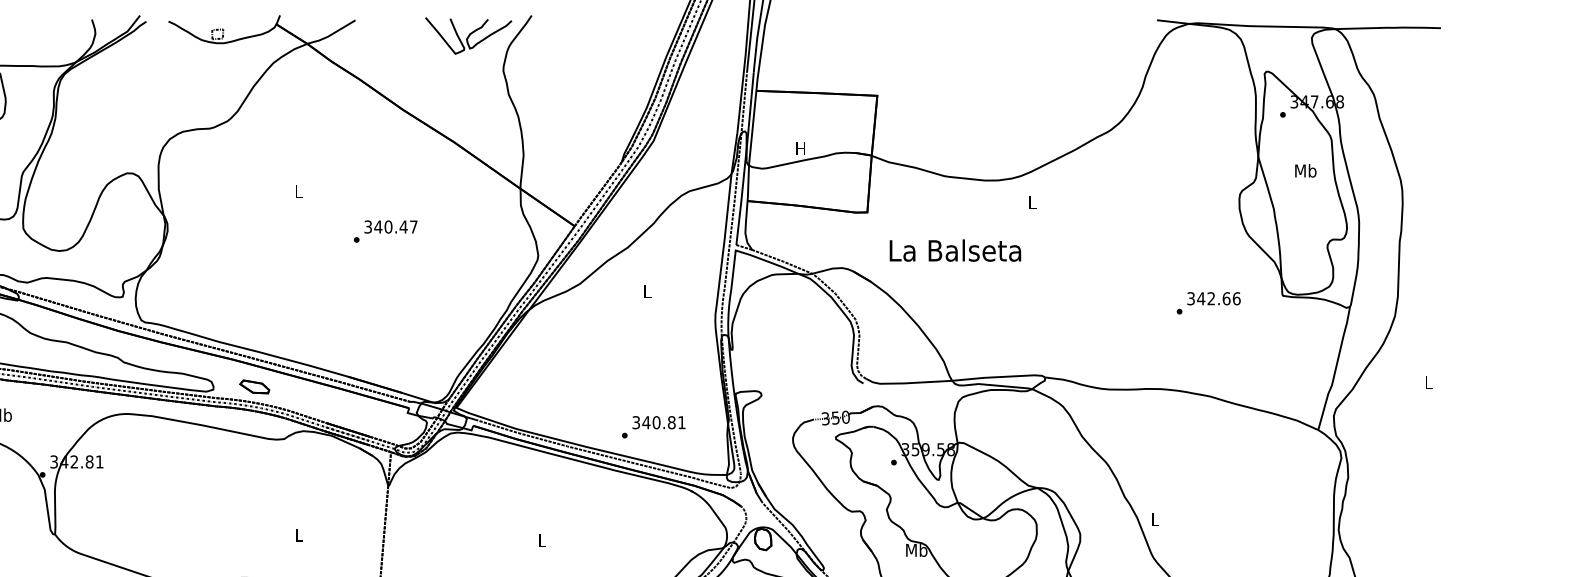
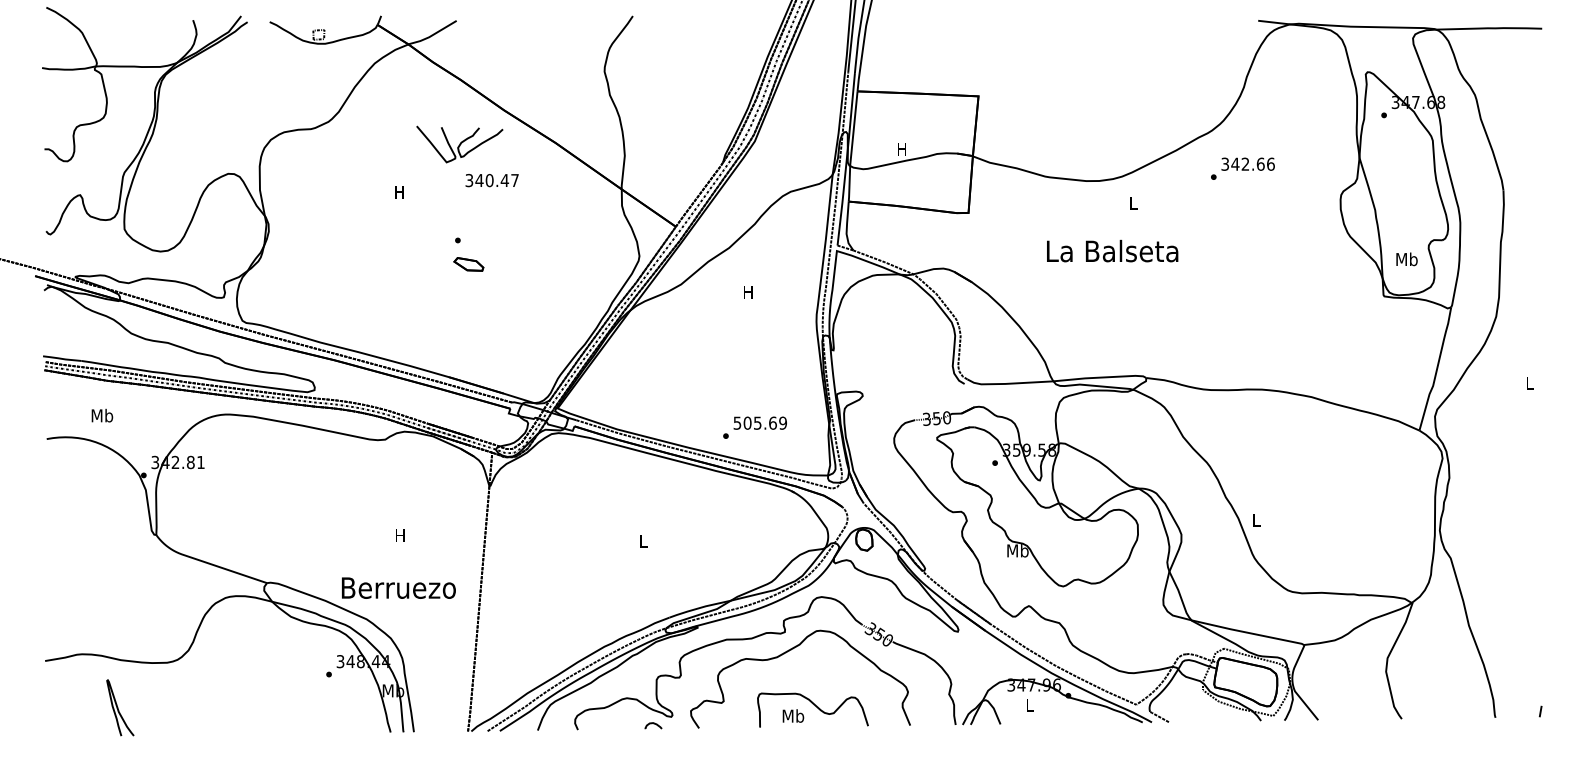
part: (468, 35) -> (459, 144), moved
text: (1305, 170) -> (1406, 259), moved
text: (298, 191) -> (399, 192), L -> H
text: (390, 226) -> (491, 180), moved
text: (955, 249) -> (1112, 250), moved
text: (647, 291) -> (748, 292), L -> H
text: (1208, 302) -> (1242, 168), moved
part: (254, 386) -> (468, 264), moved
text: (659, 421) -> (760, 422), 340.81 -> 505.69
text: (299, 534) -> (400, 535), L -> H

